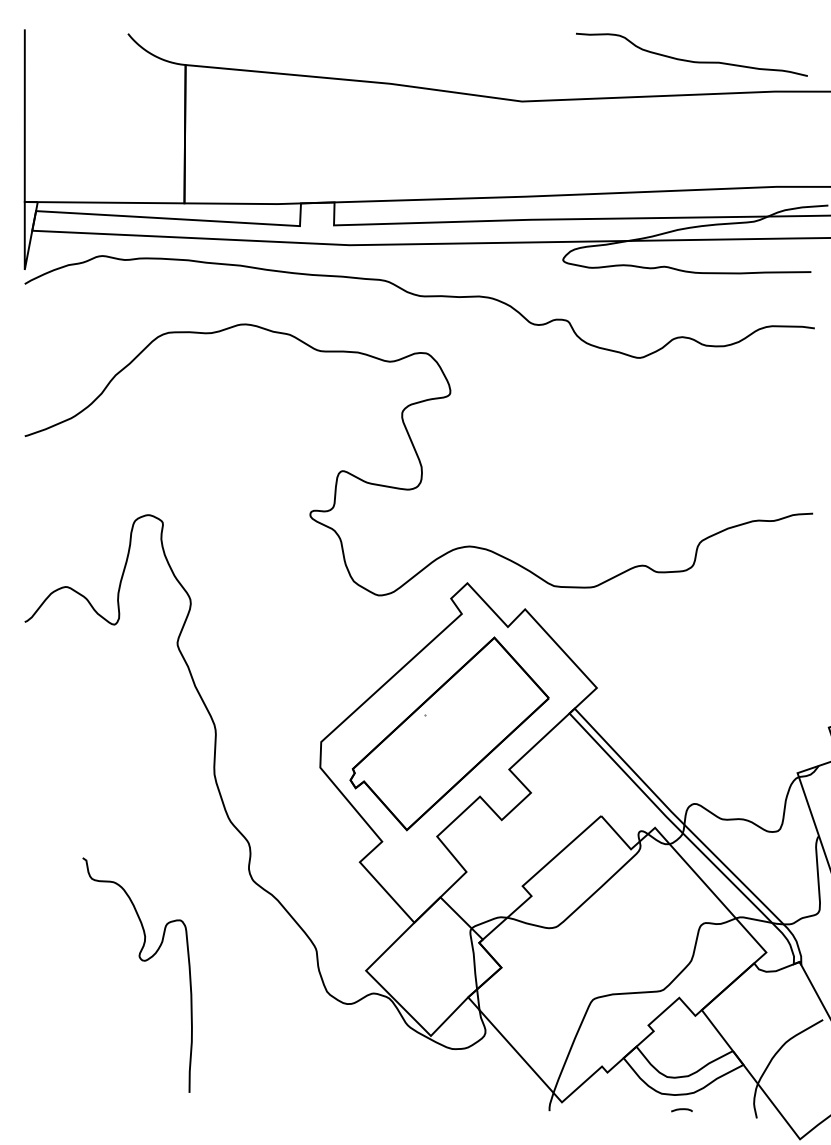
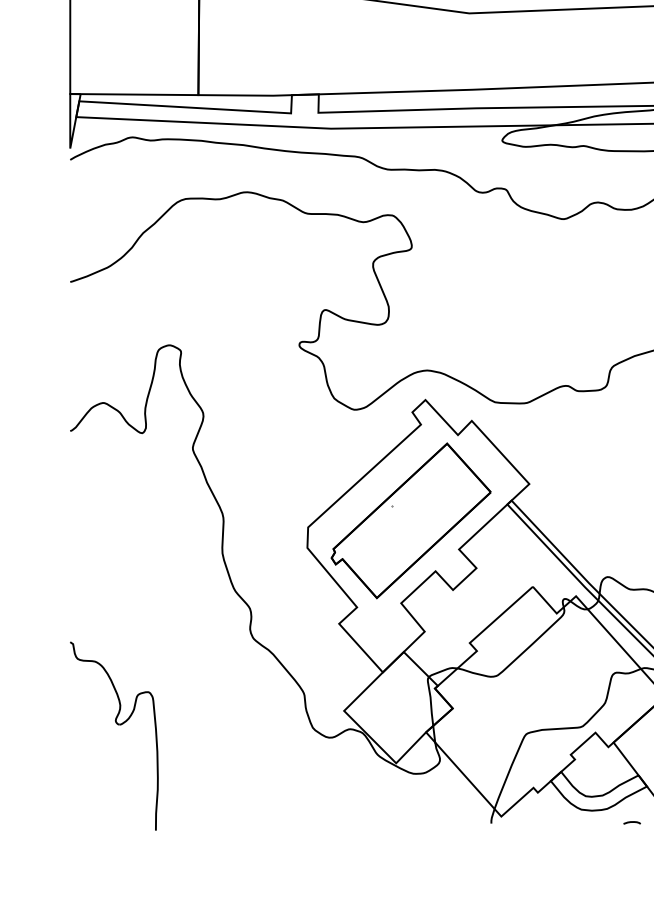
part: (142, 961) -> (118, 725), moved
curve: (681, 1110) -> (631, 823), moved

